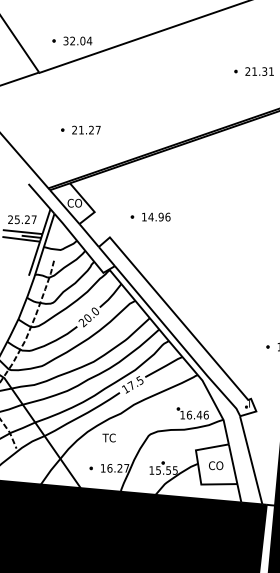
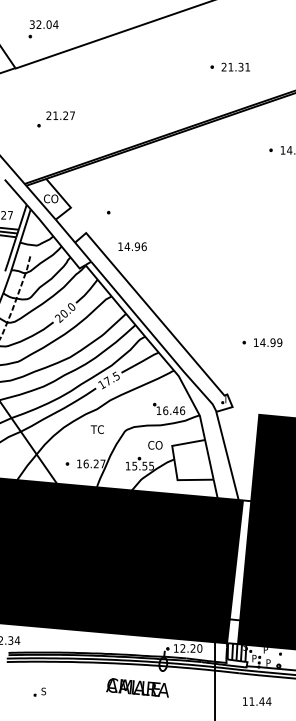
text: (77, 40) -> (43, 24), moved
text: (86, 129) -> (60, 115), moved
text: (156, 216) -> (132, 246), moved
text: (108, 437) -> (96, 429), moved
text: (216, 465) -> (155, 445), moved

